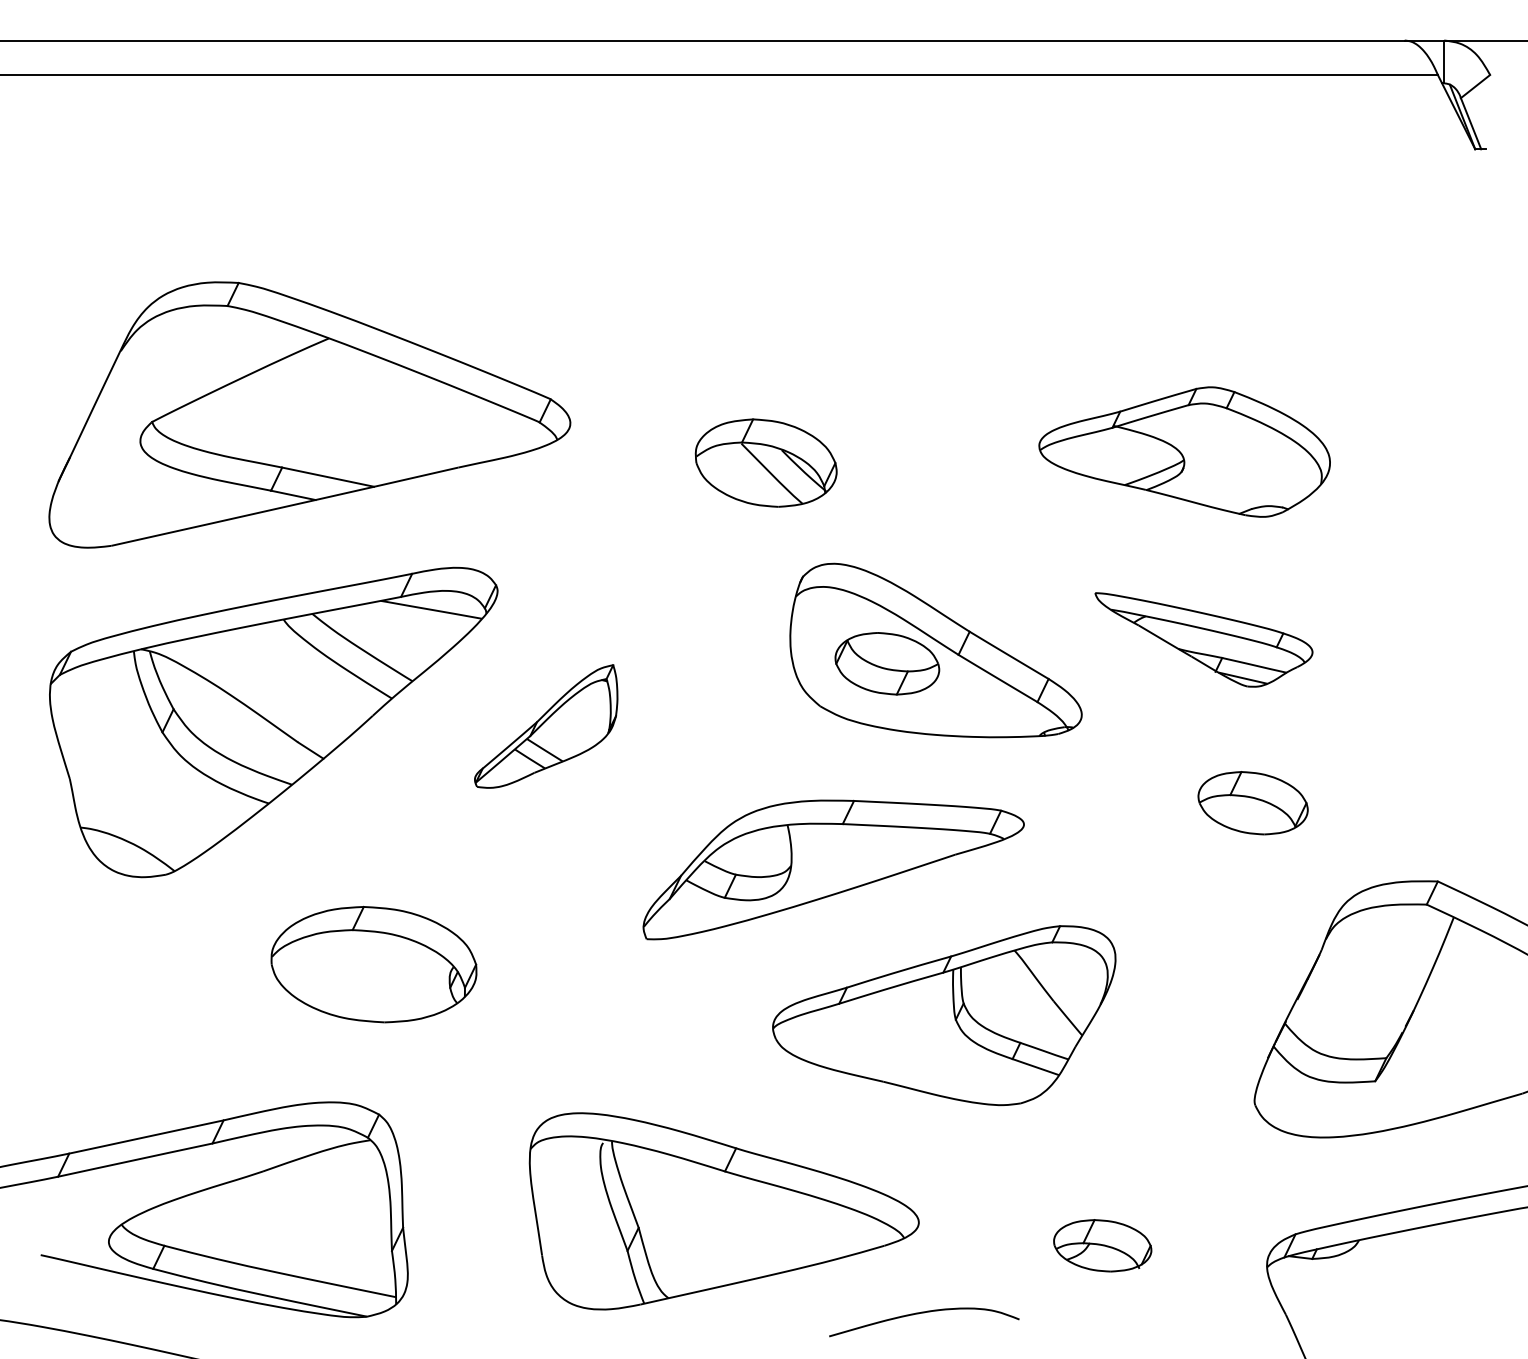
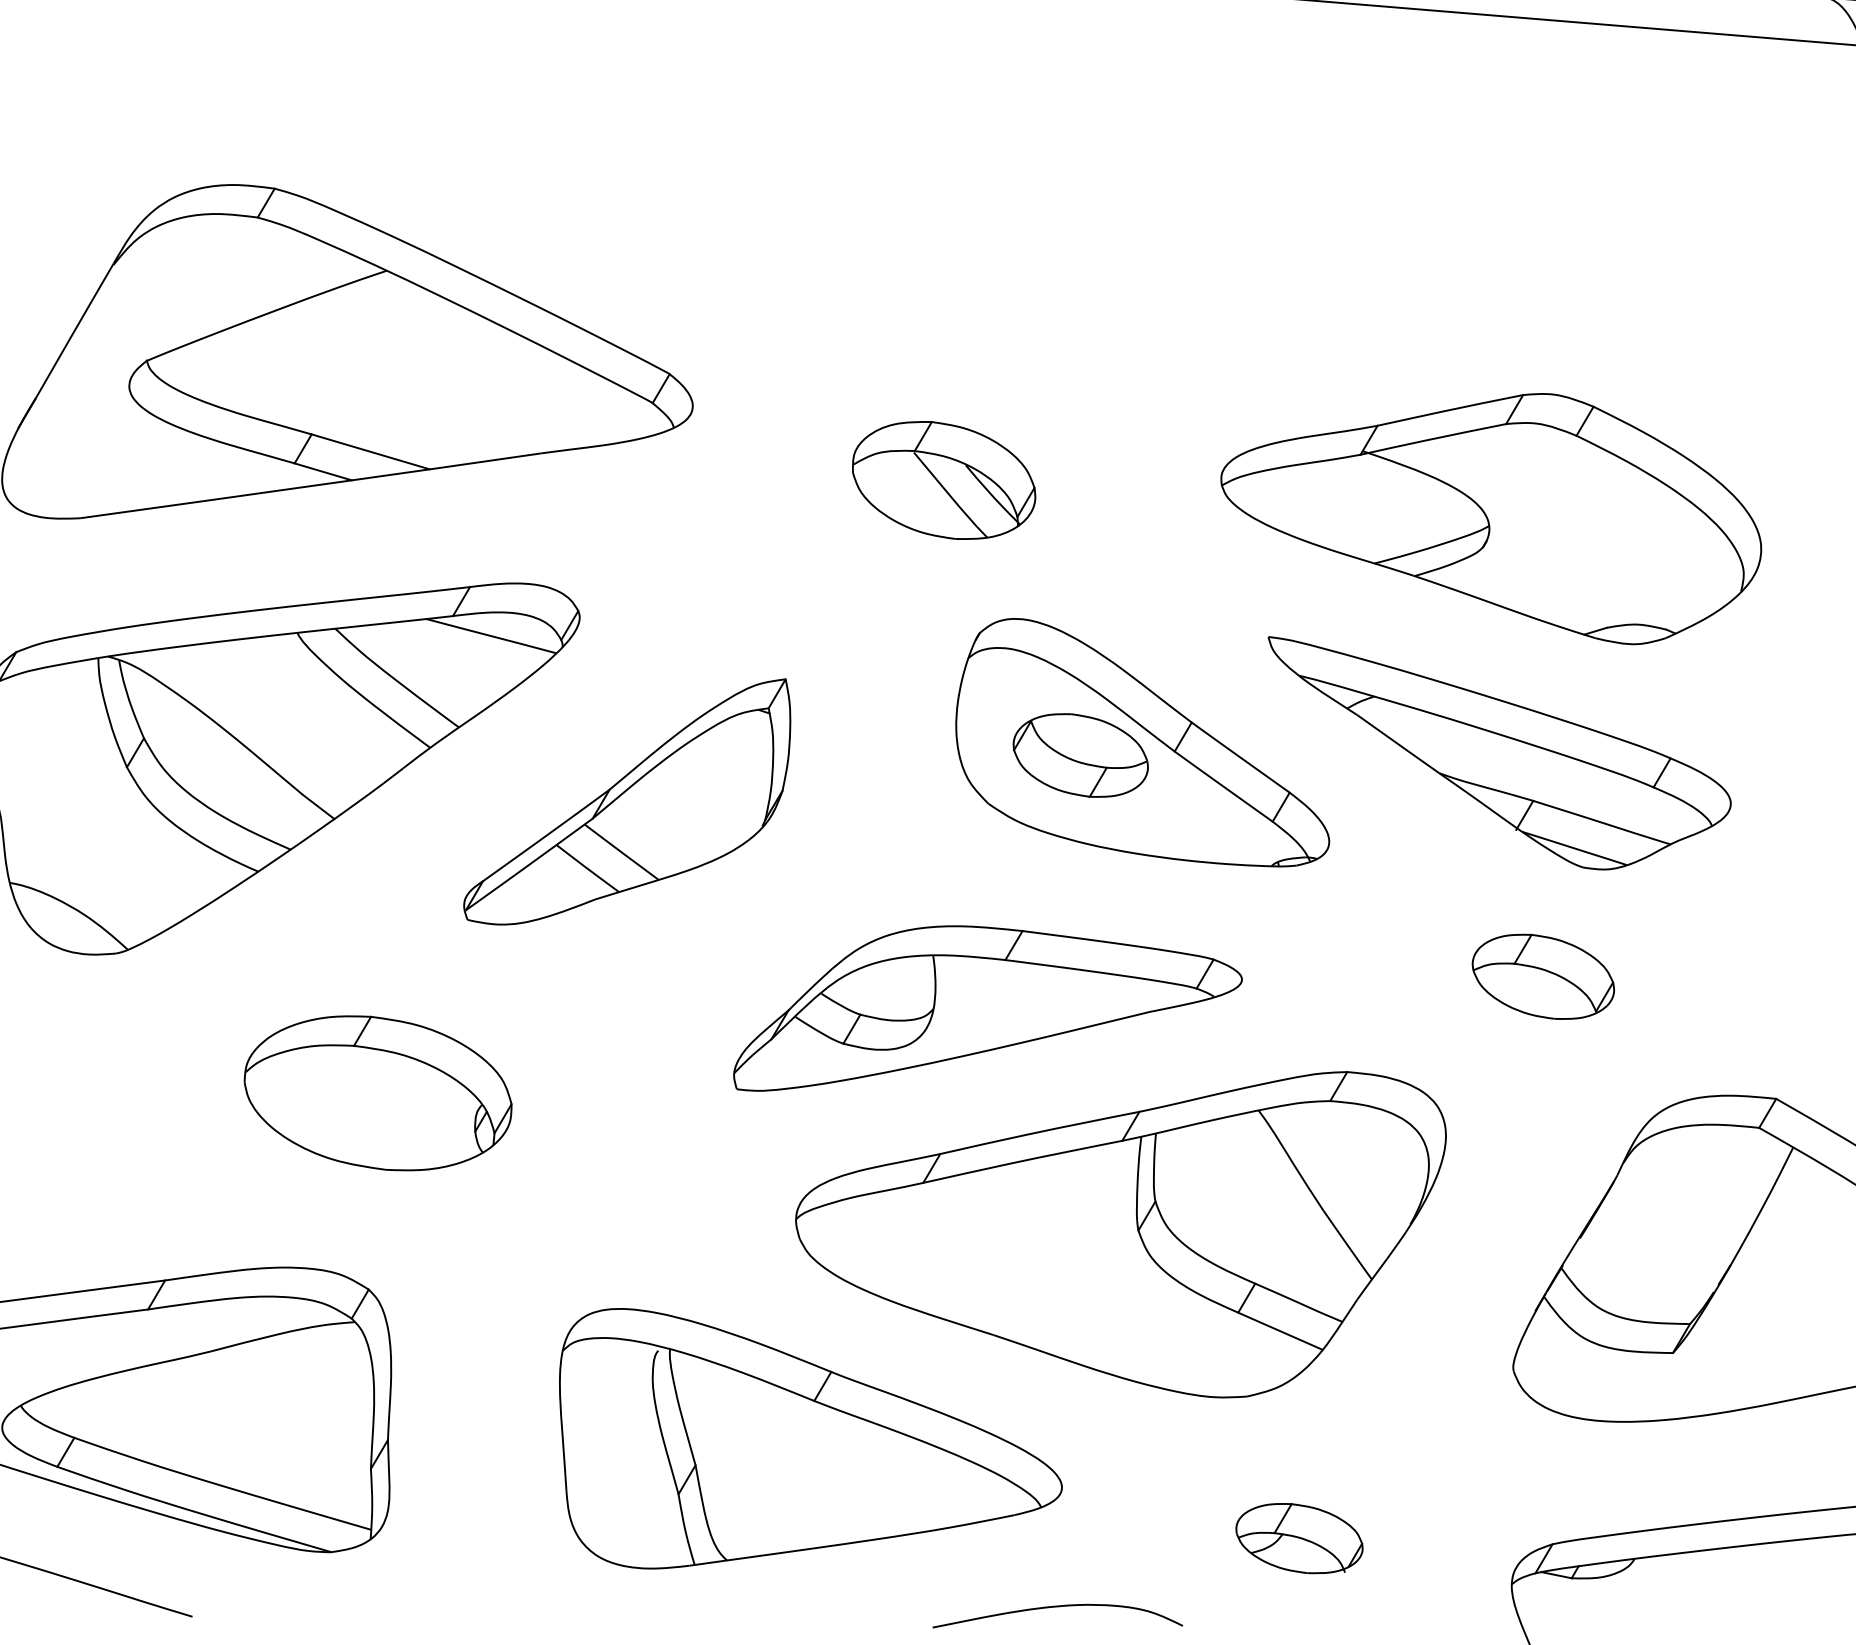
part: (1184, 451) -> (1491, 510), size x1.43
part: (1203, 639) -> (1496, 757), size x1.67
part: (545, 726) -> (627, 800), size x1.67
part: (943, 1015) -> (1116, 1220), size x1.43

